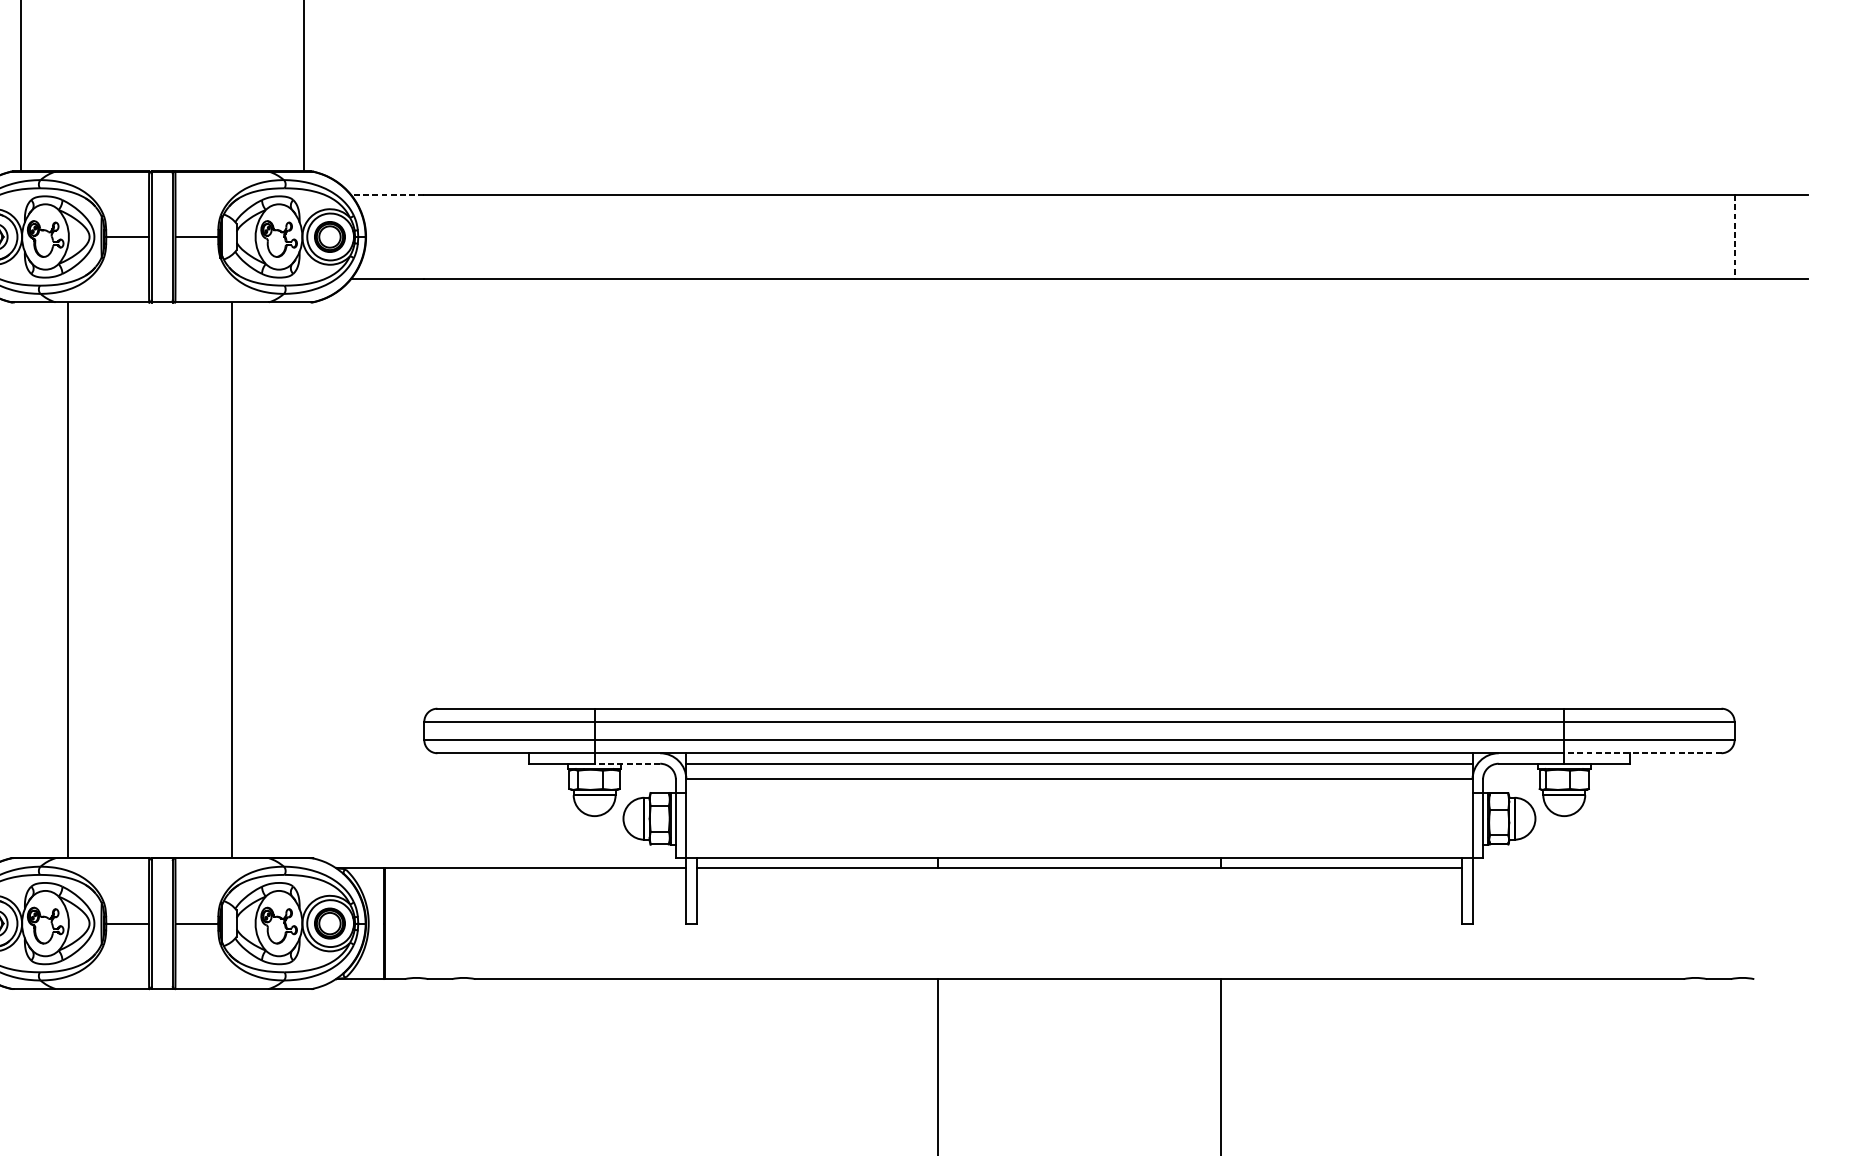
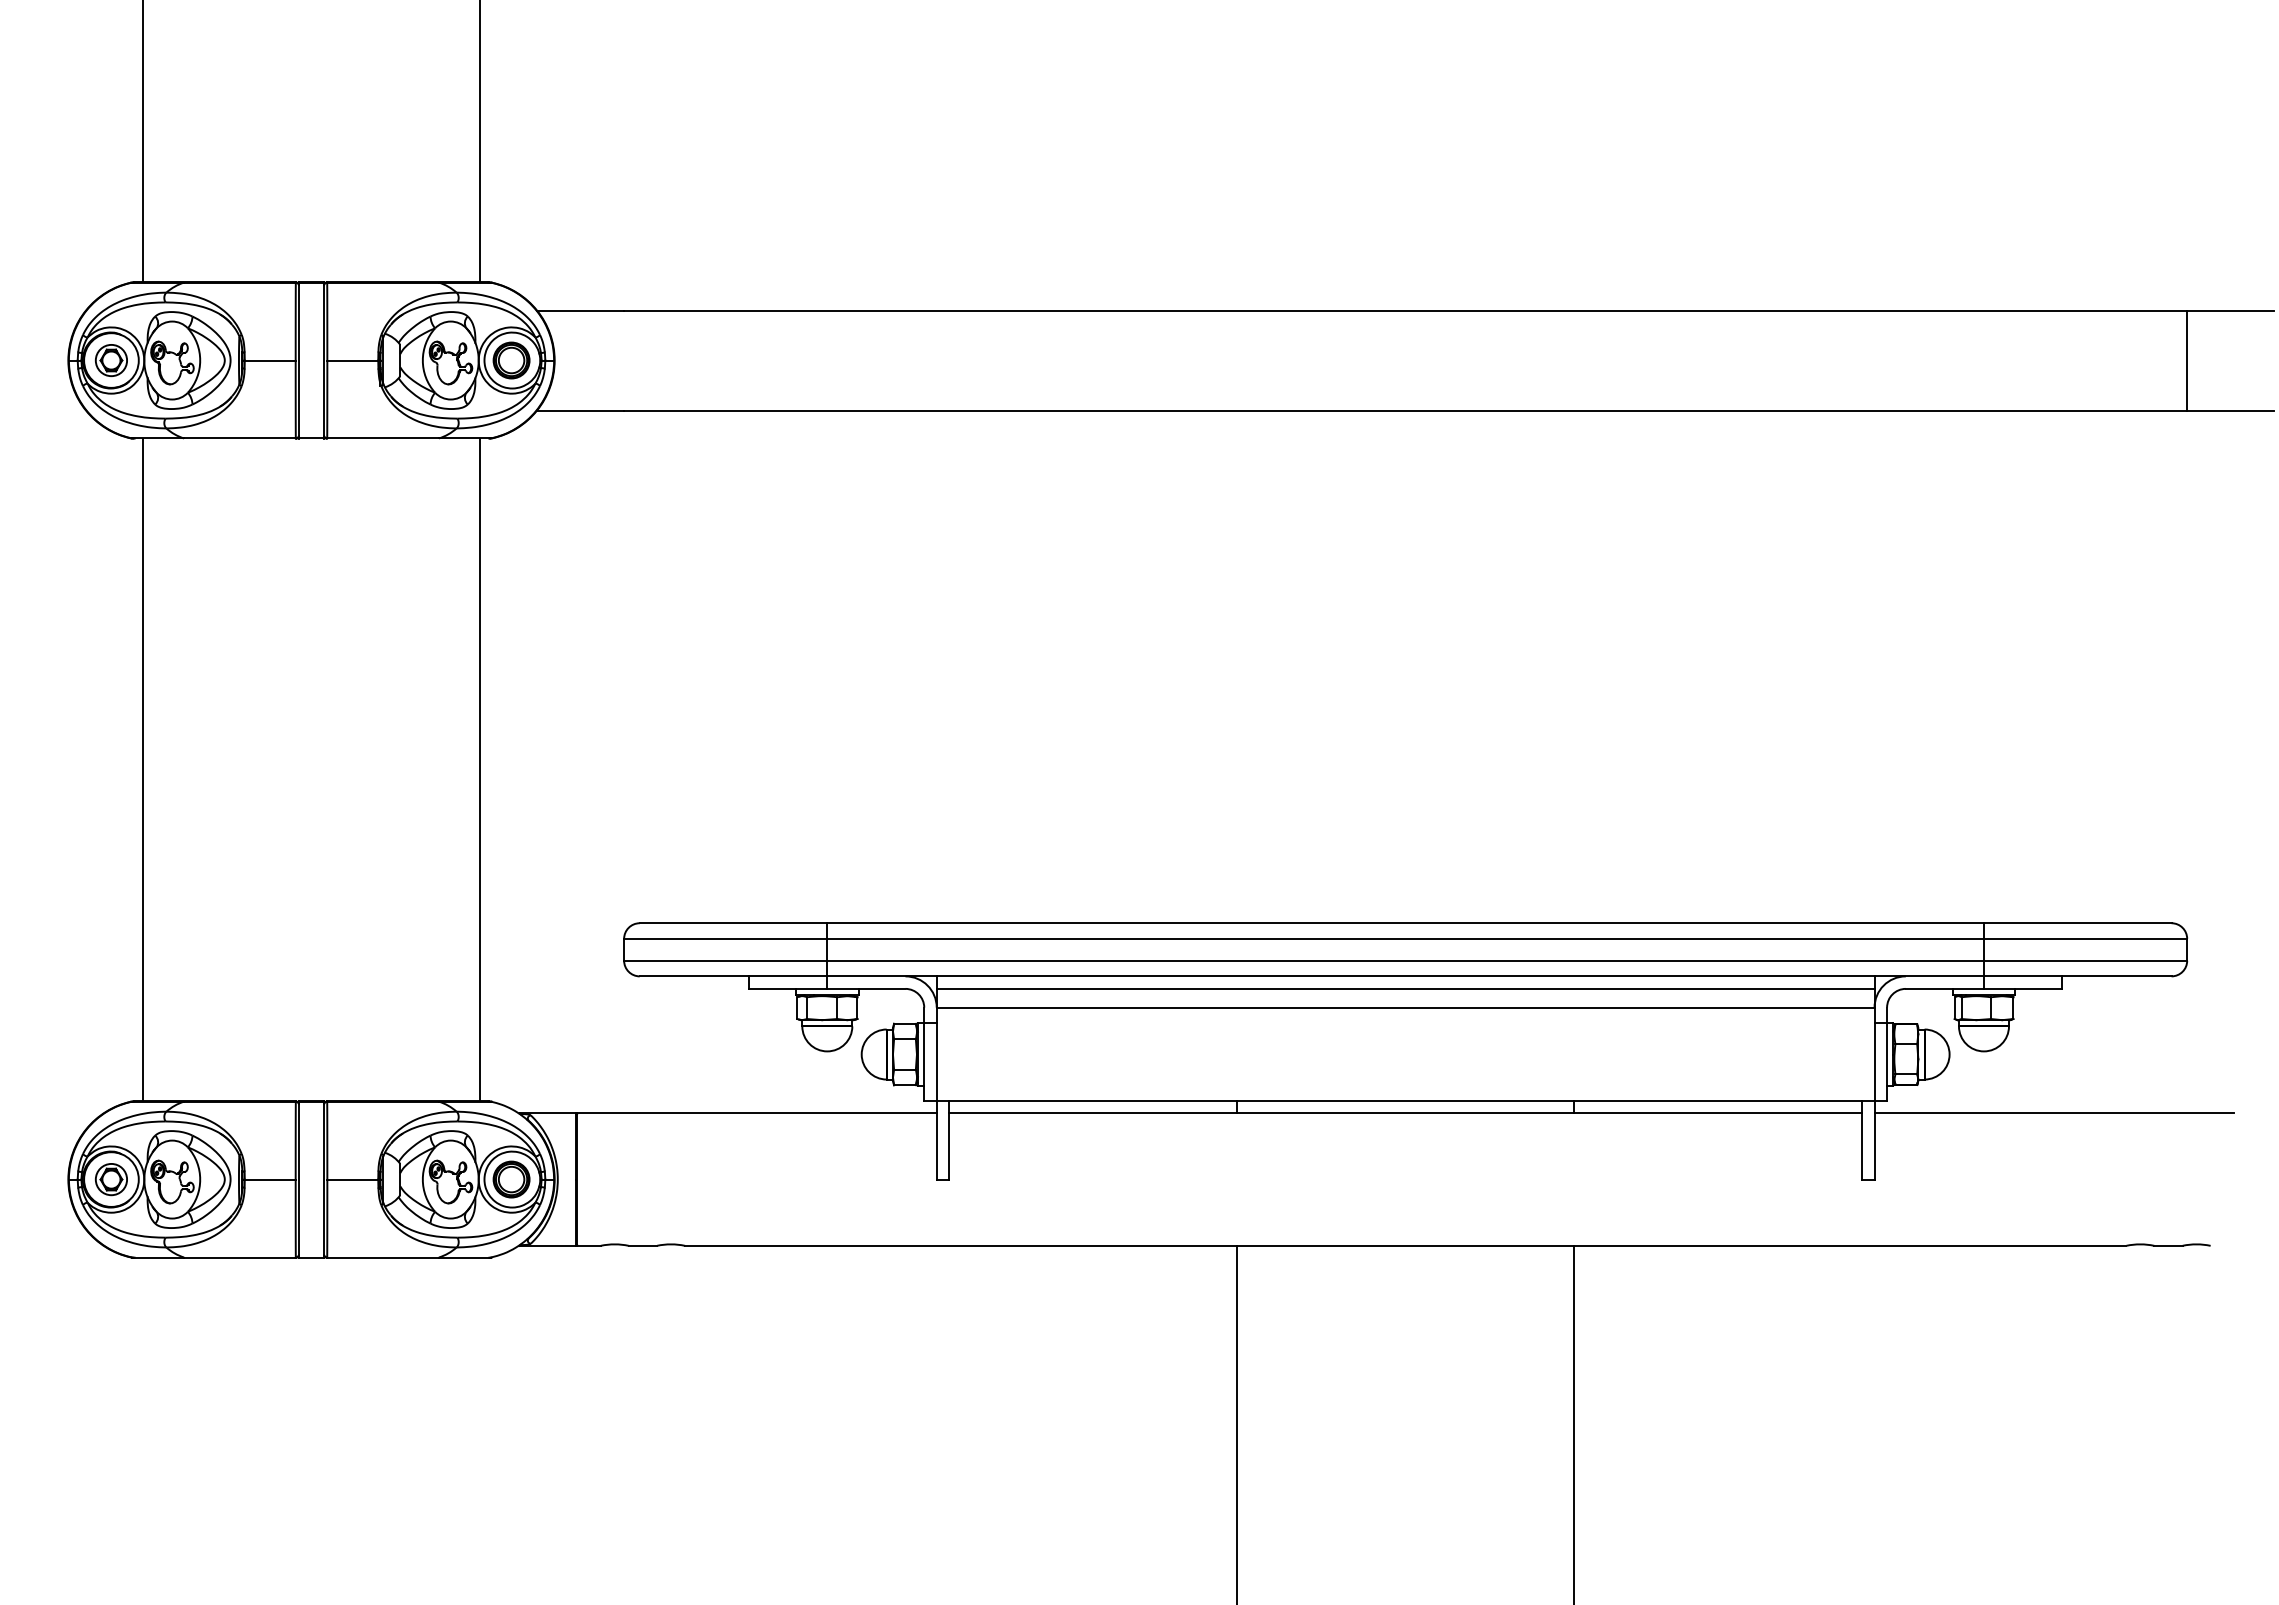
line: (387, 195) -> (580, 310), dashed -> solid
line: (1734, 237) -> (2187, 361), dashed -> solid
line: (67, 579) -> (142, 769), moved
line: (231, 579) -> (480, 769), moved
line: (1642, 753) -> (2077, 976), dashed -> solid
line: (626, 763) -> (865, 988), dashed -> solid
line: (1623, 868) -> (2054, 1113), added

